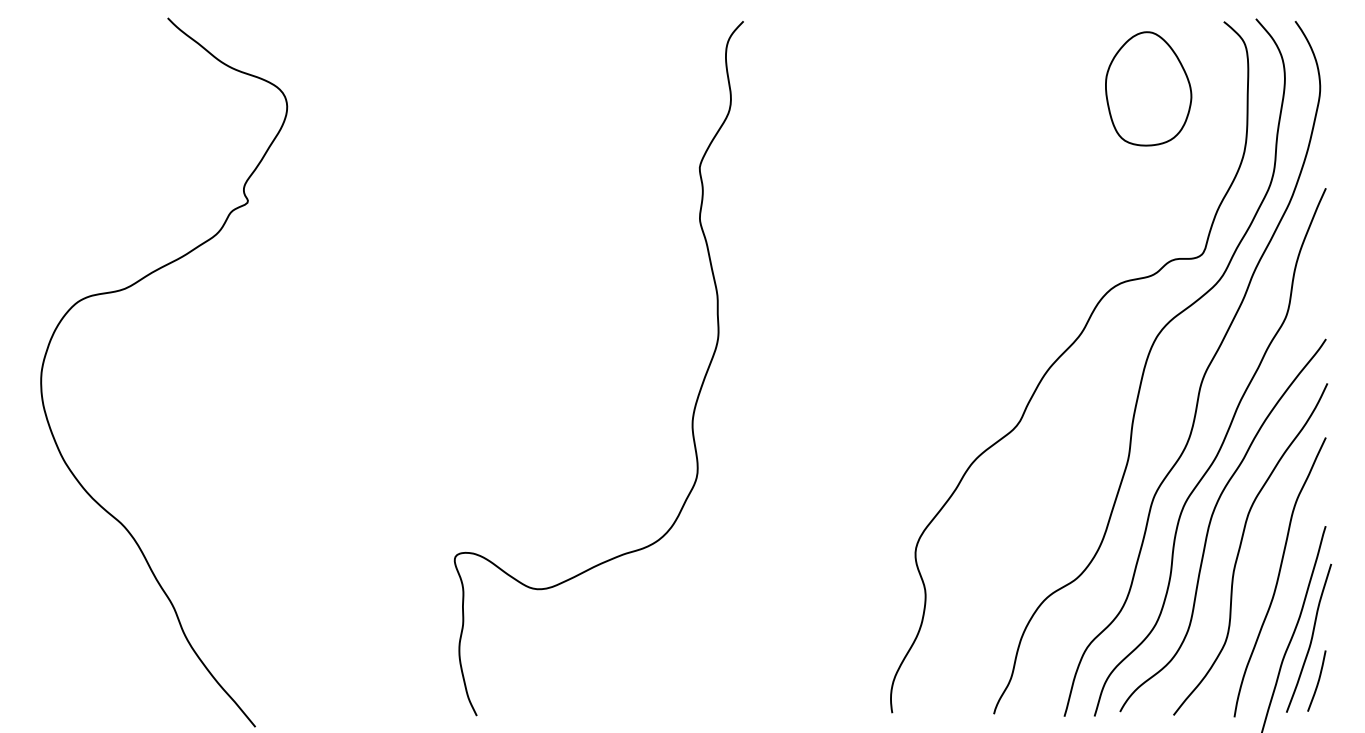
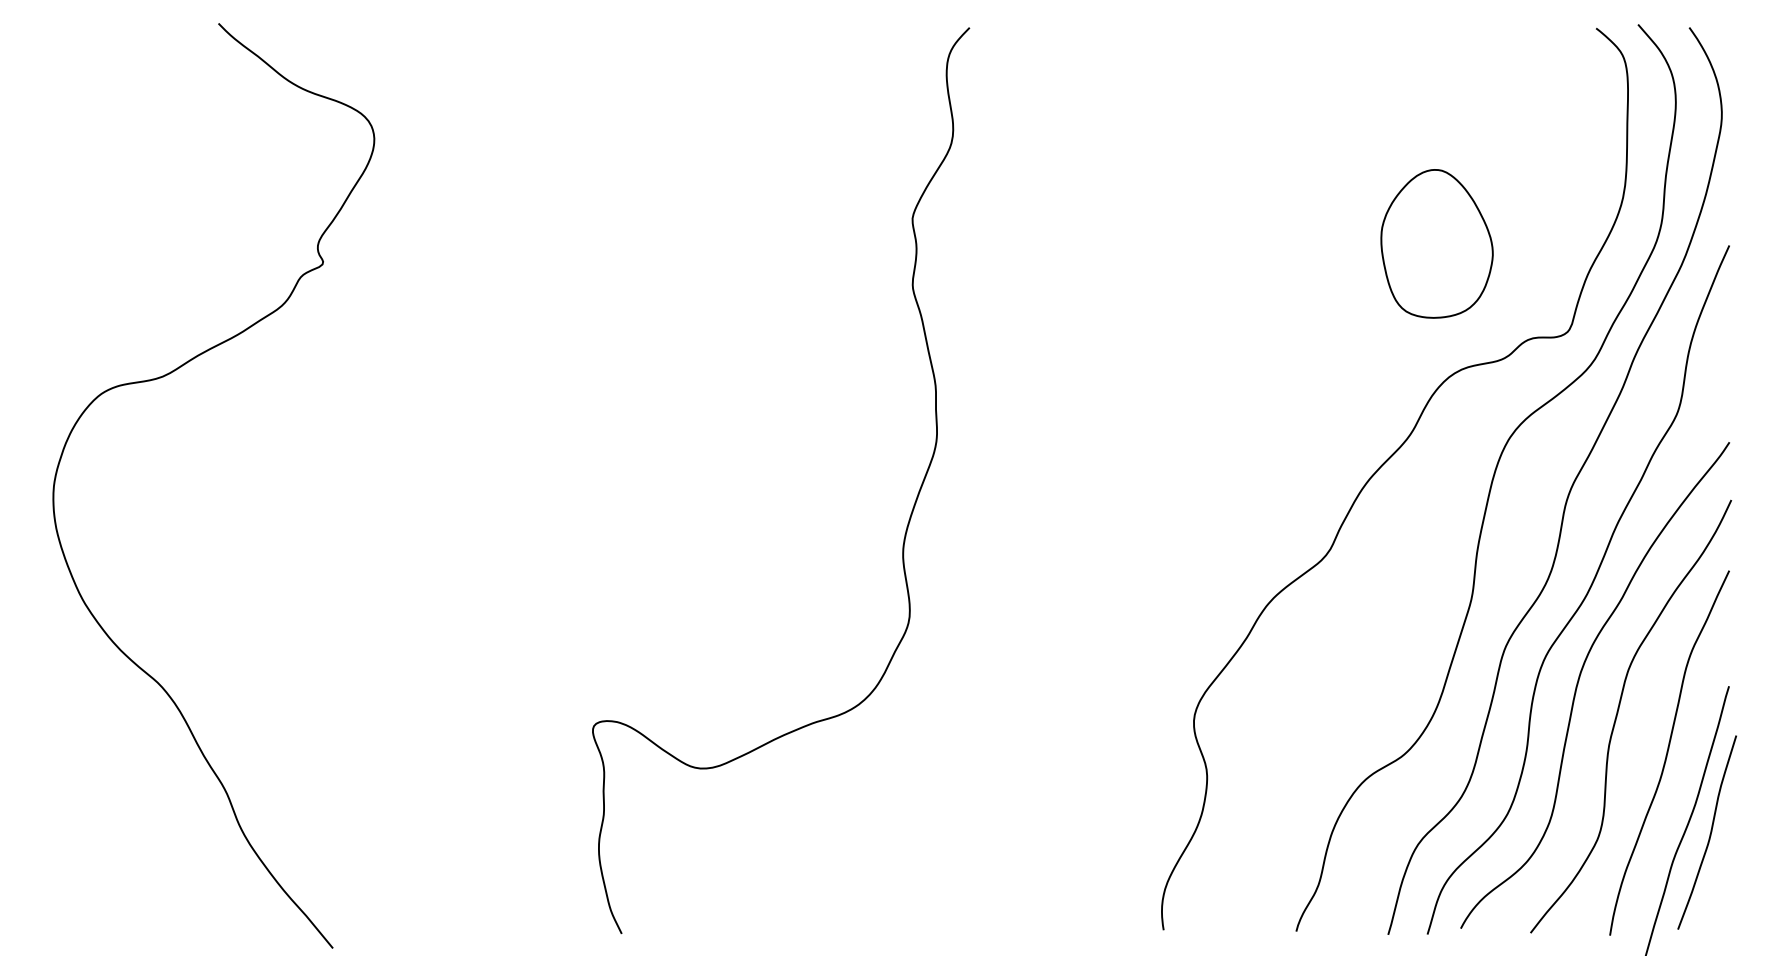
part: (1148, 88) -> (1436, 243), moved
curve: (1317, 681) -> (1718, 889), removed

